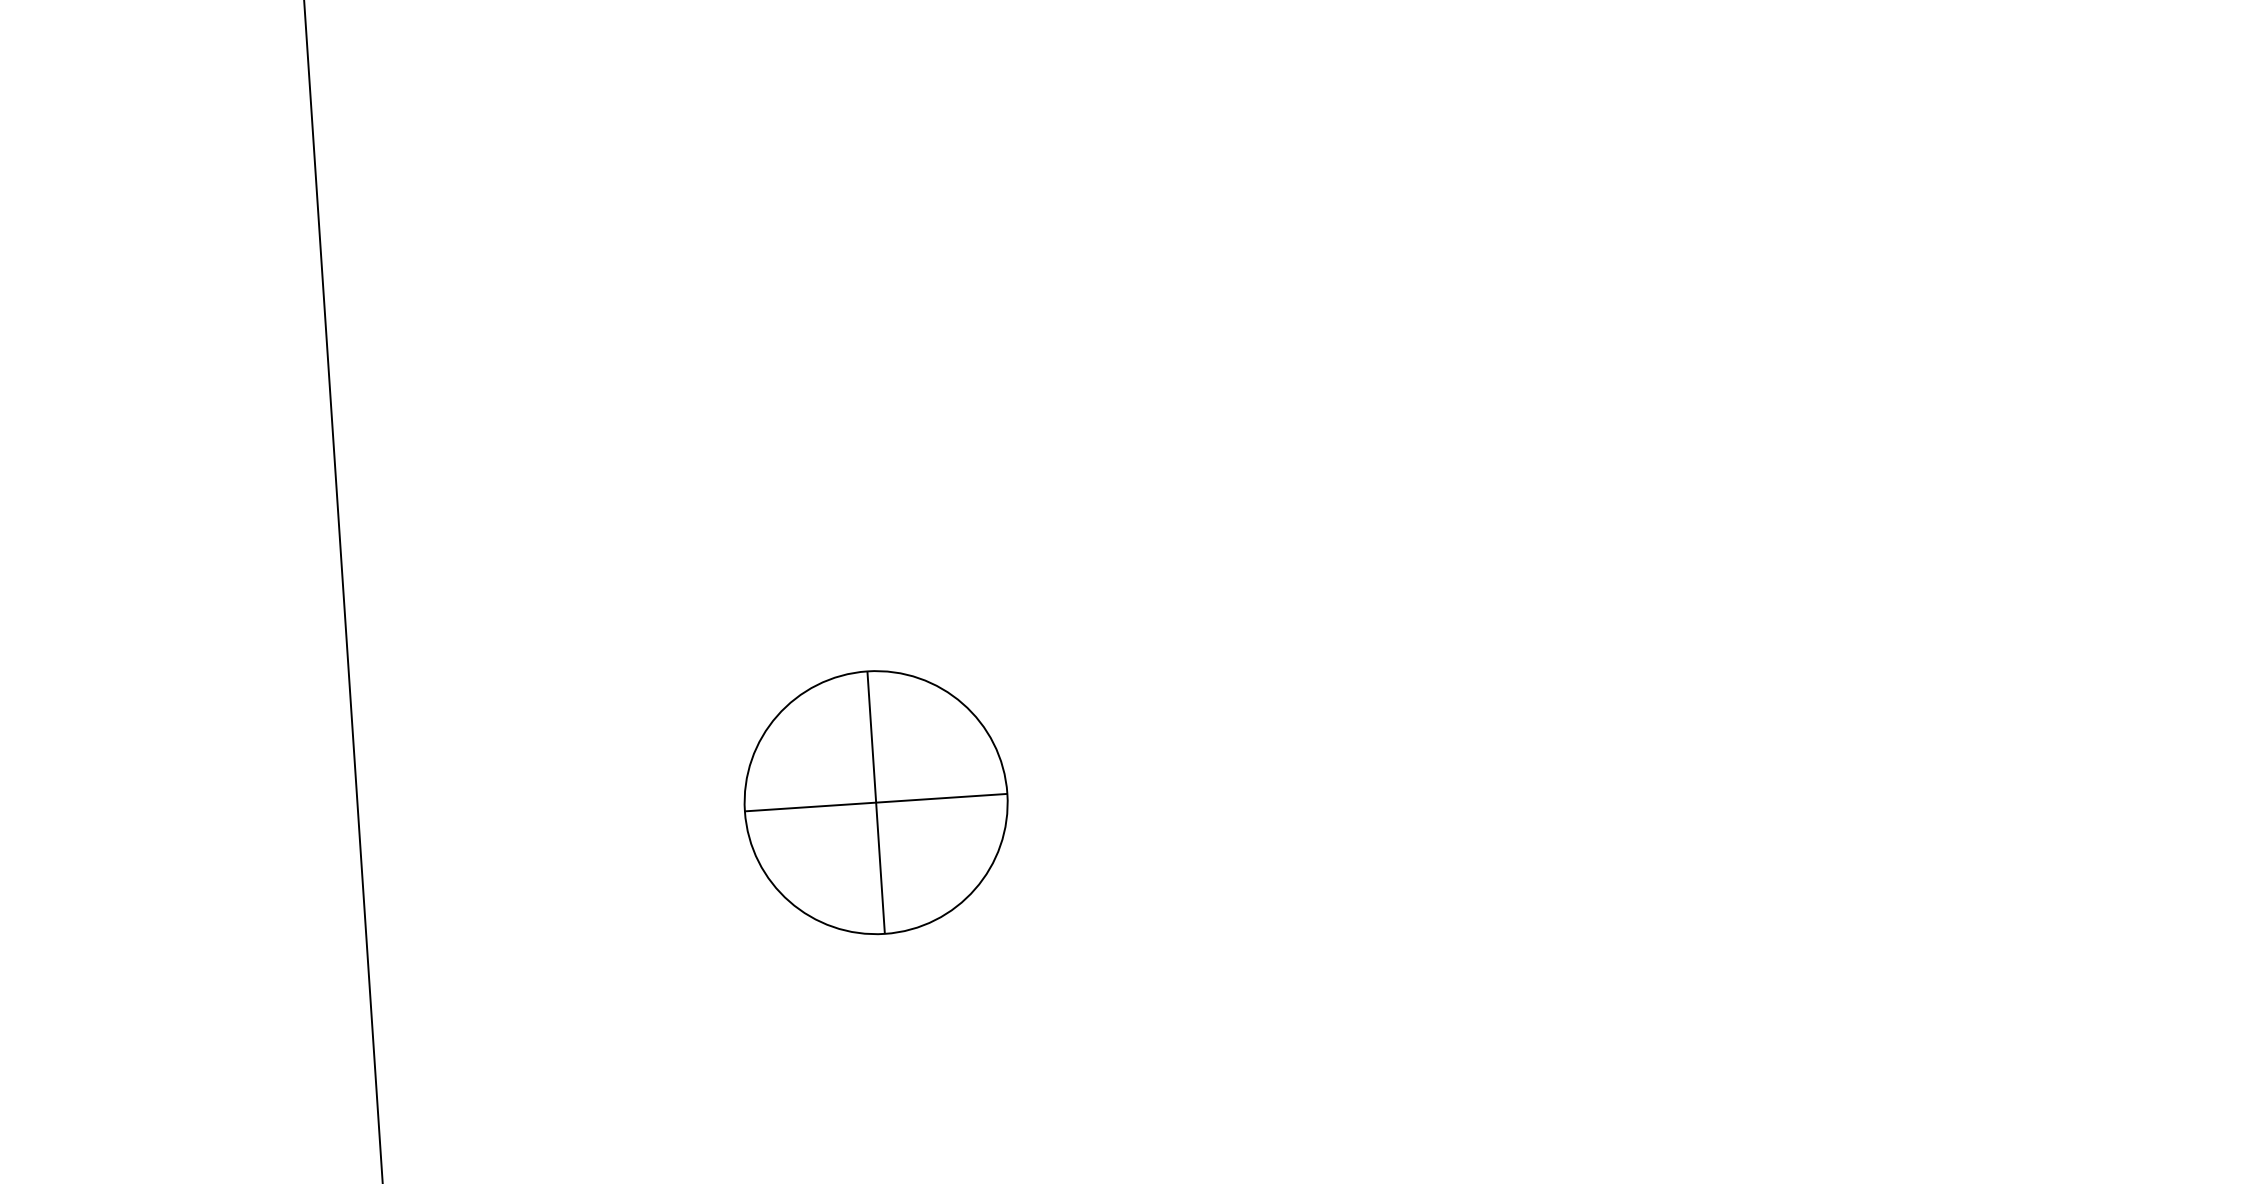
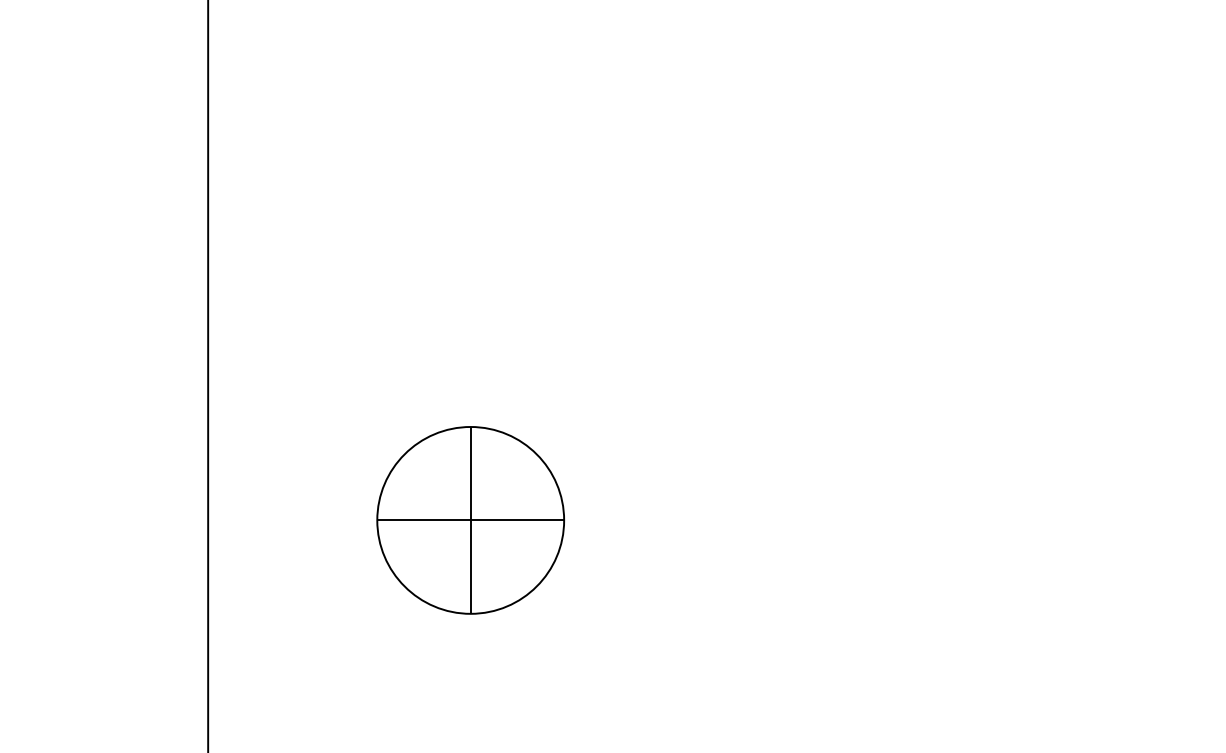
part: (875, 802) -> (470, 520), size x1.4

